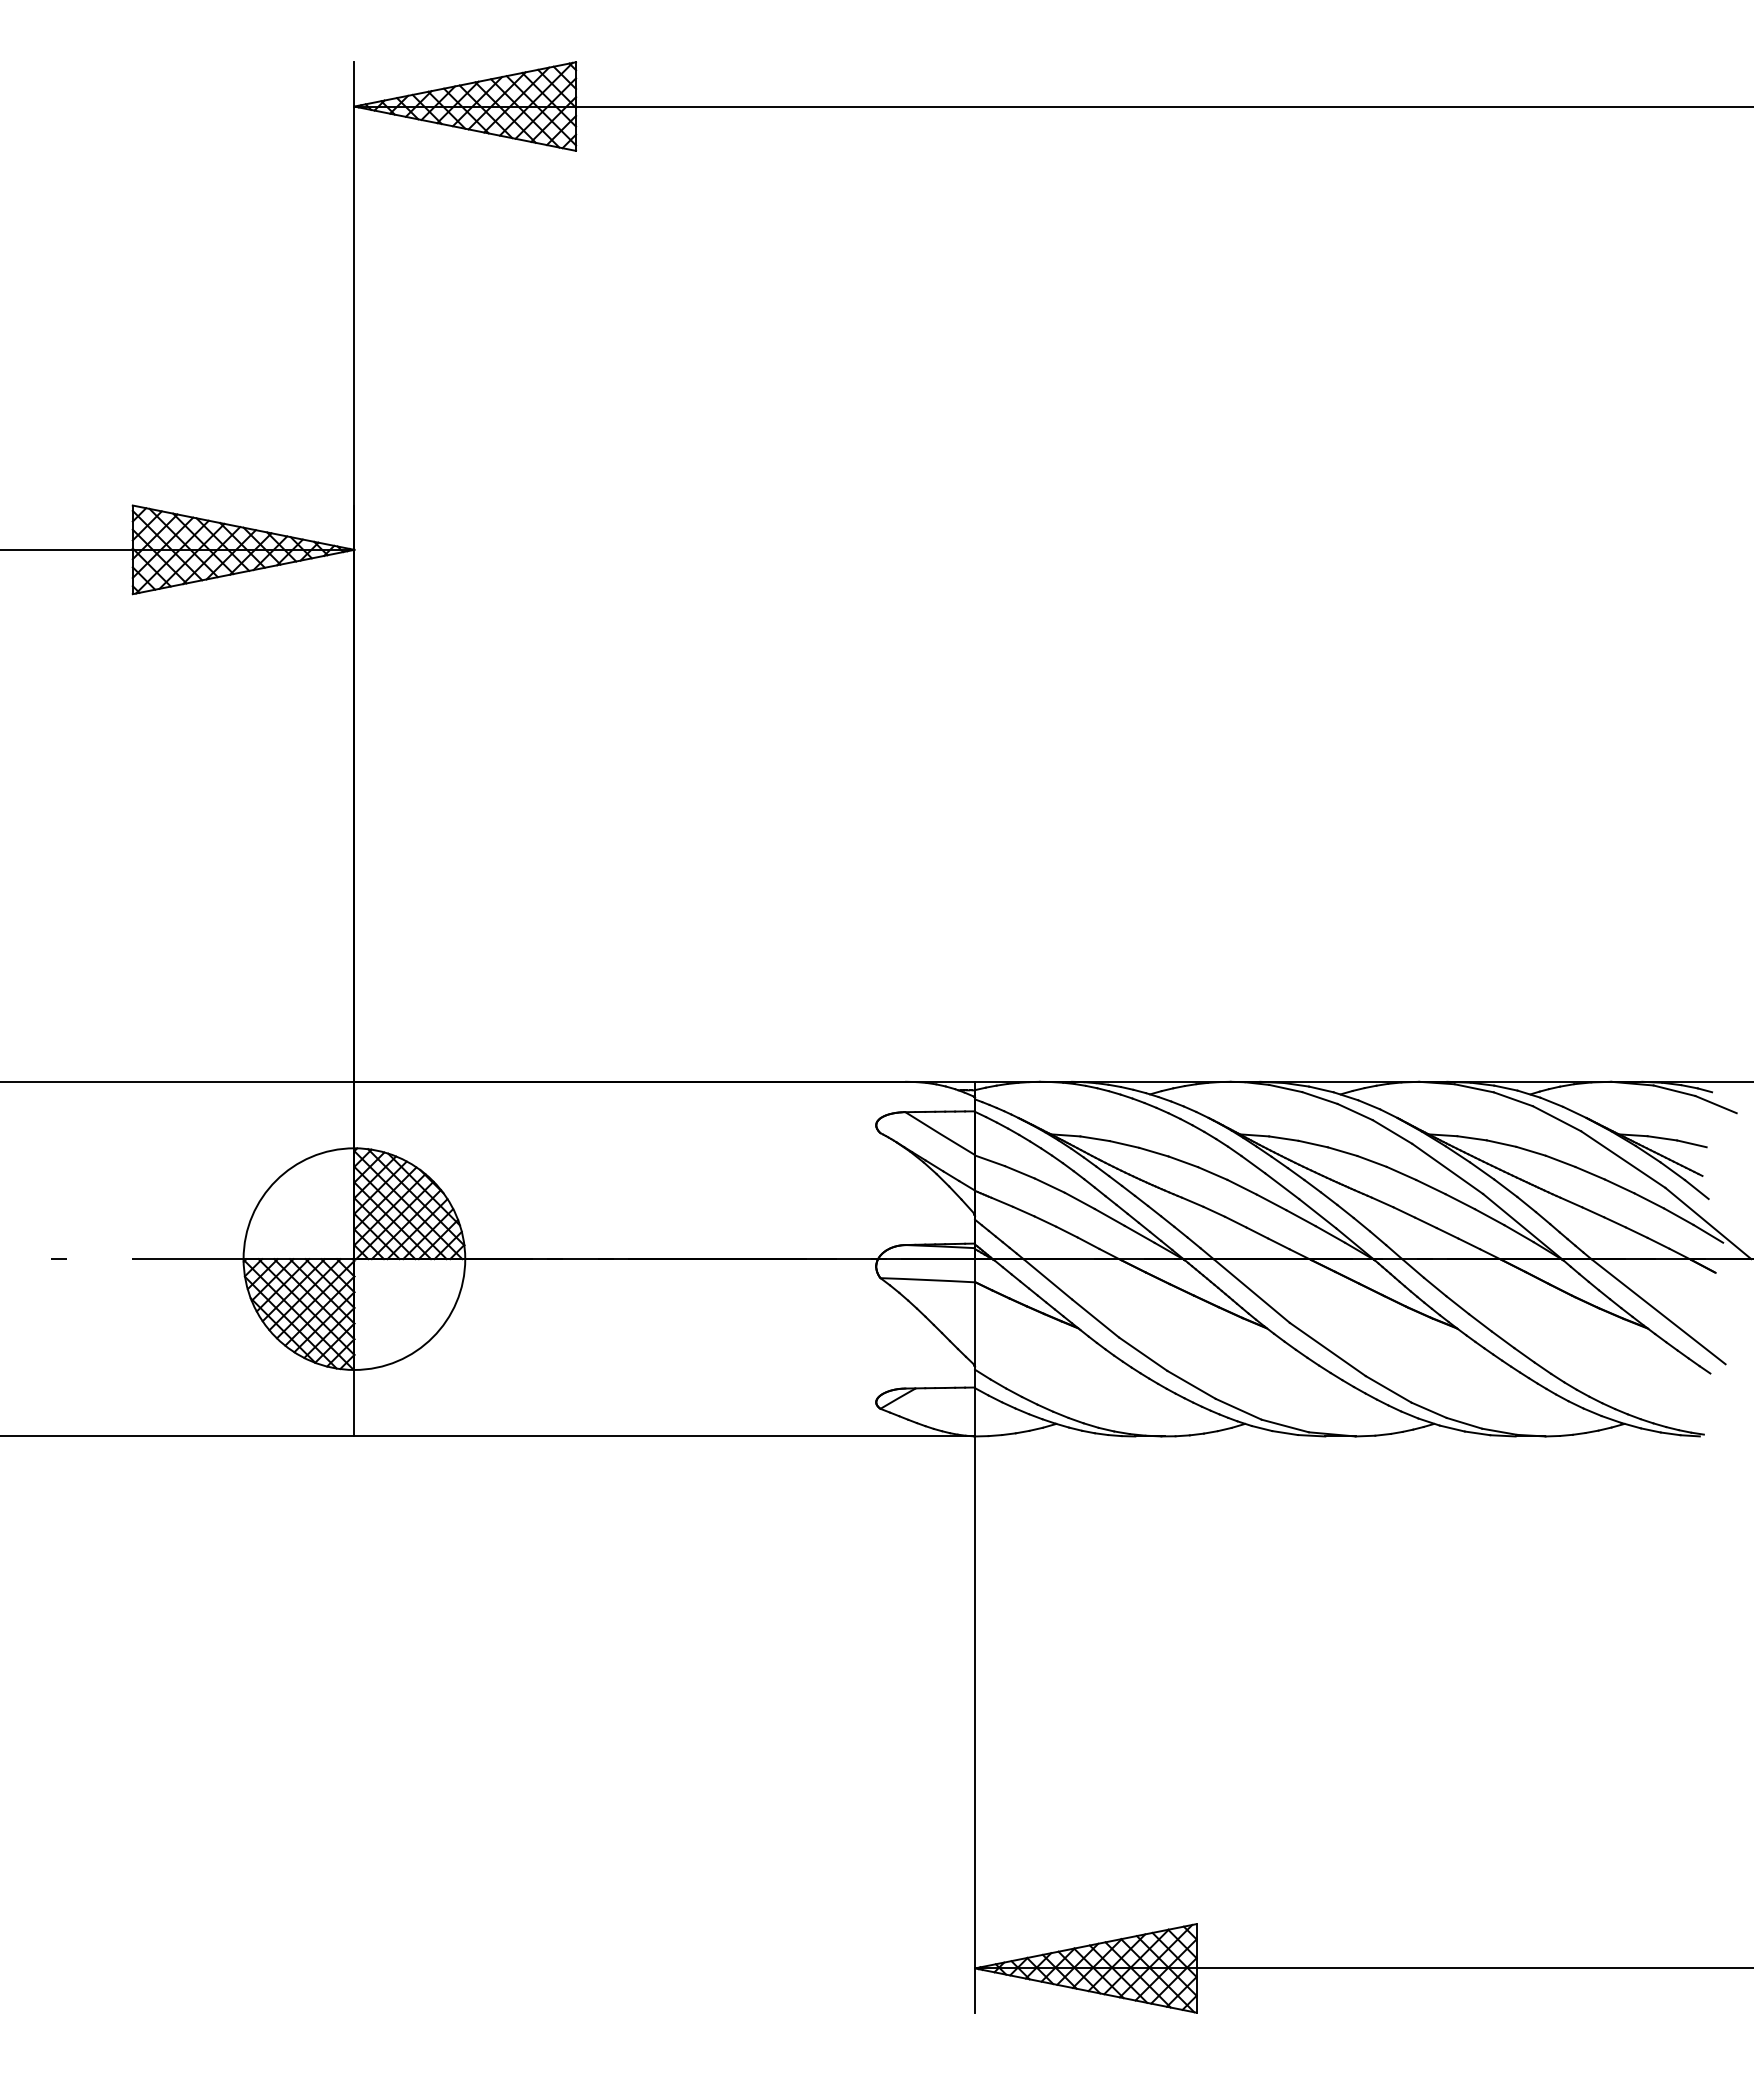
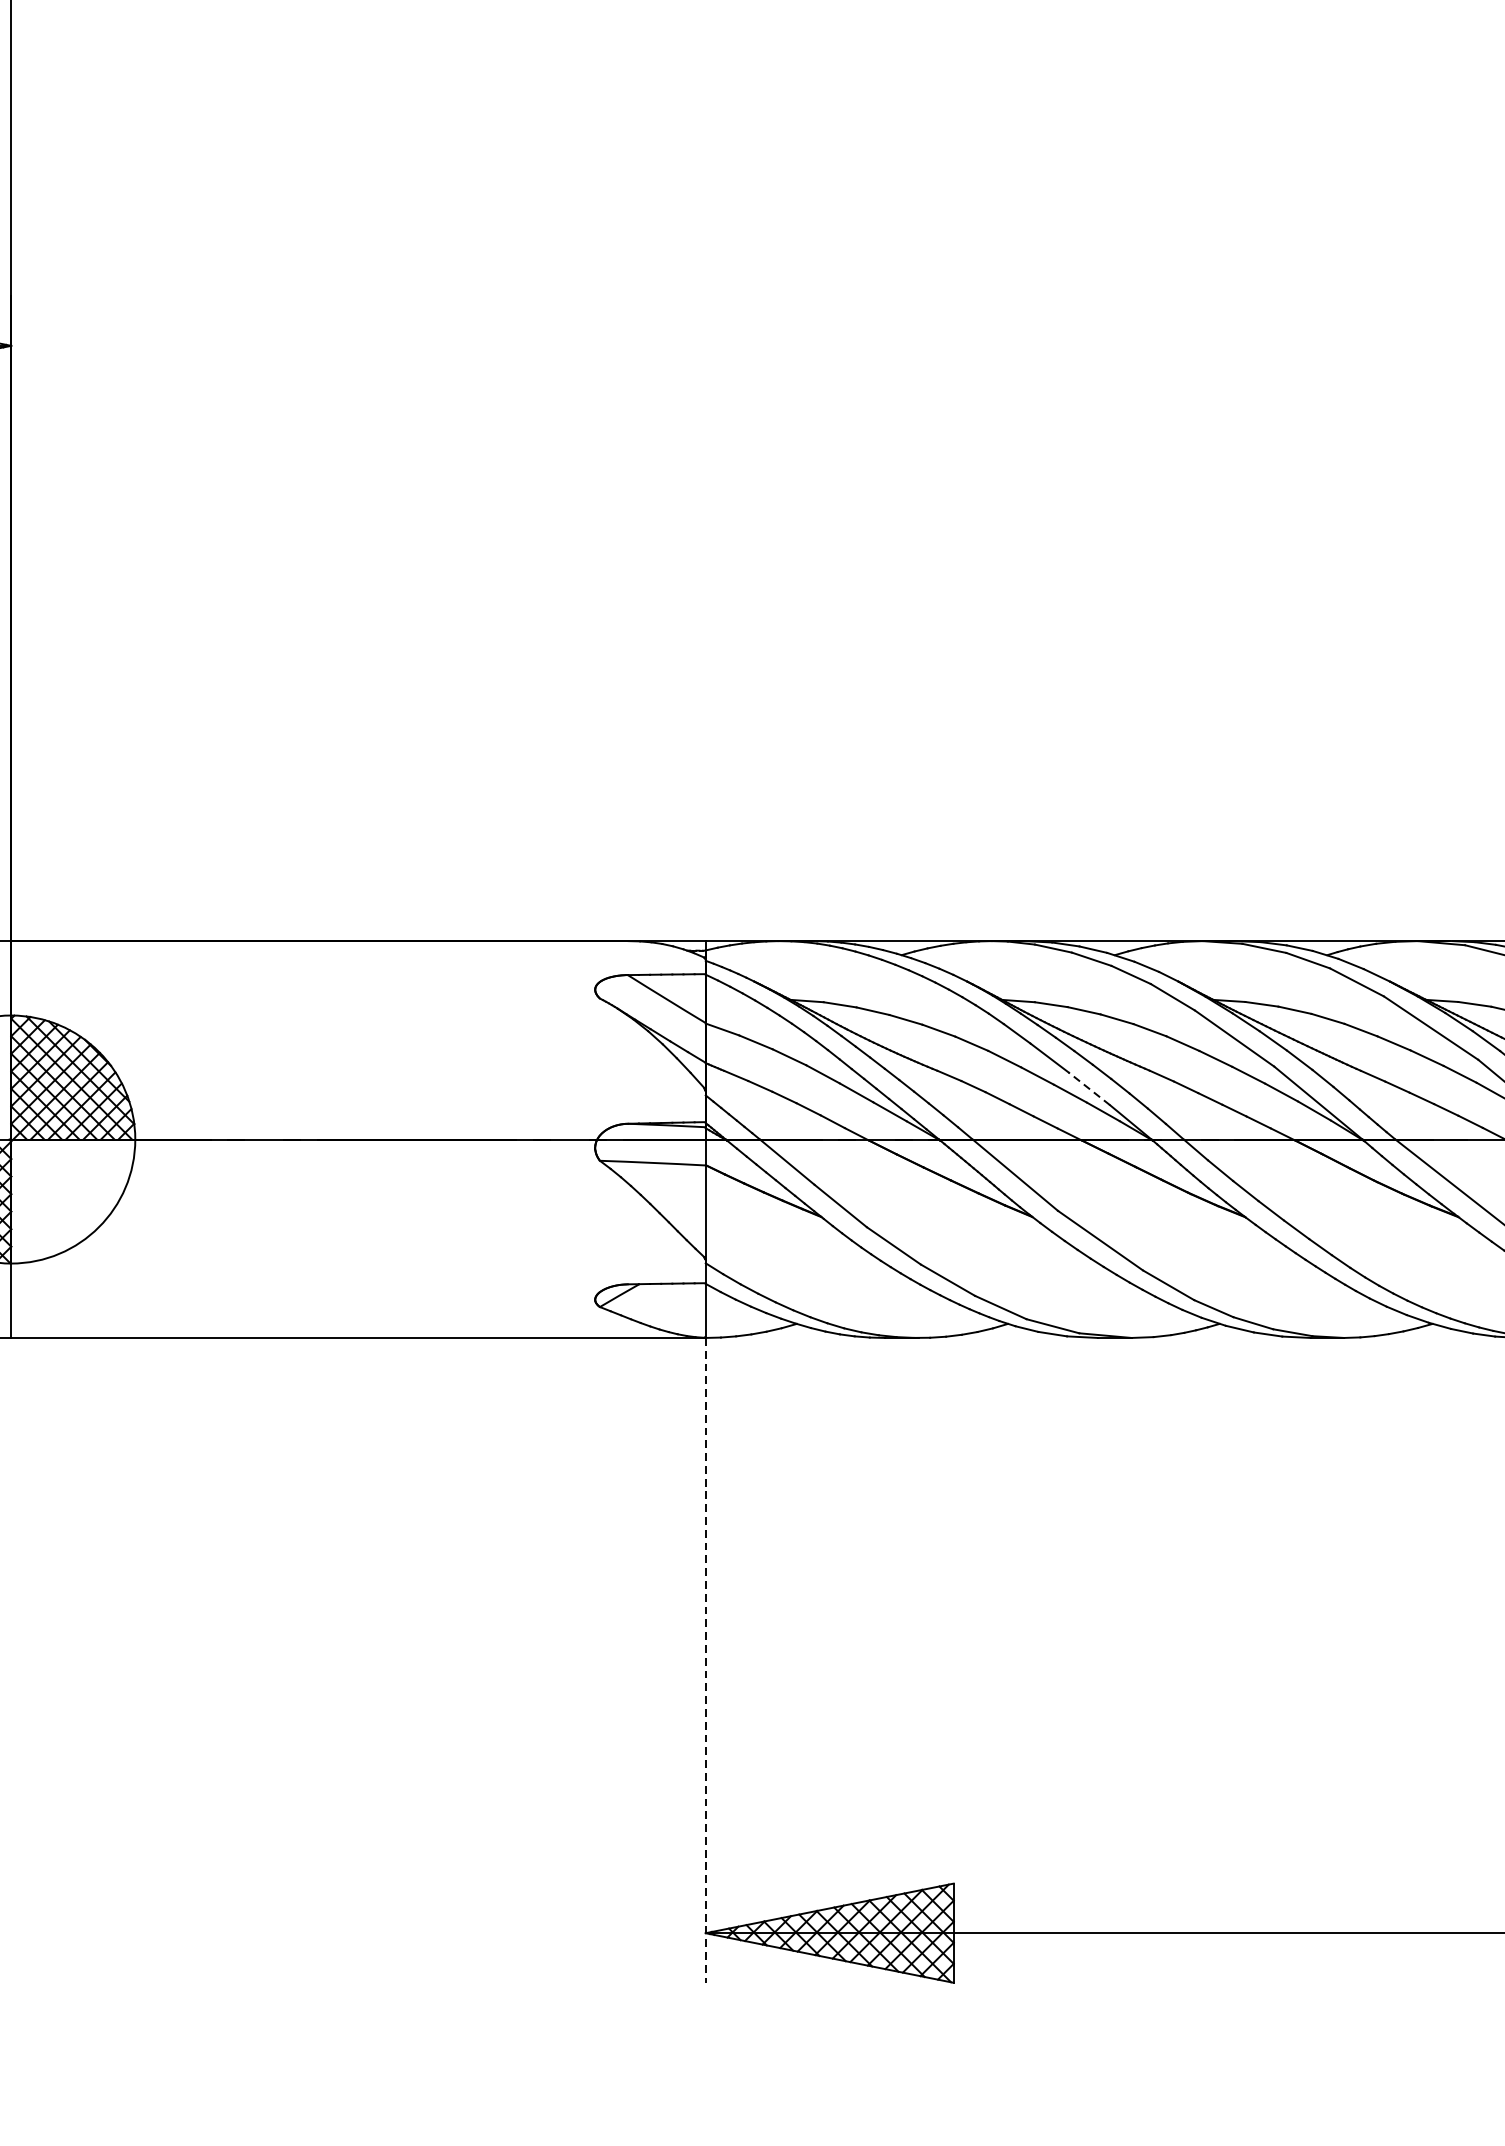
line: (1317, 1213) -> (1088, 1088), solid -> dashed
line: (975, 1725) -> (706, 1661), solid -> dashed

